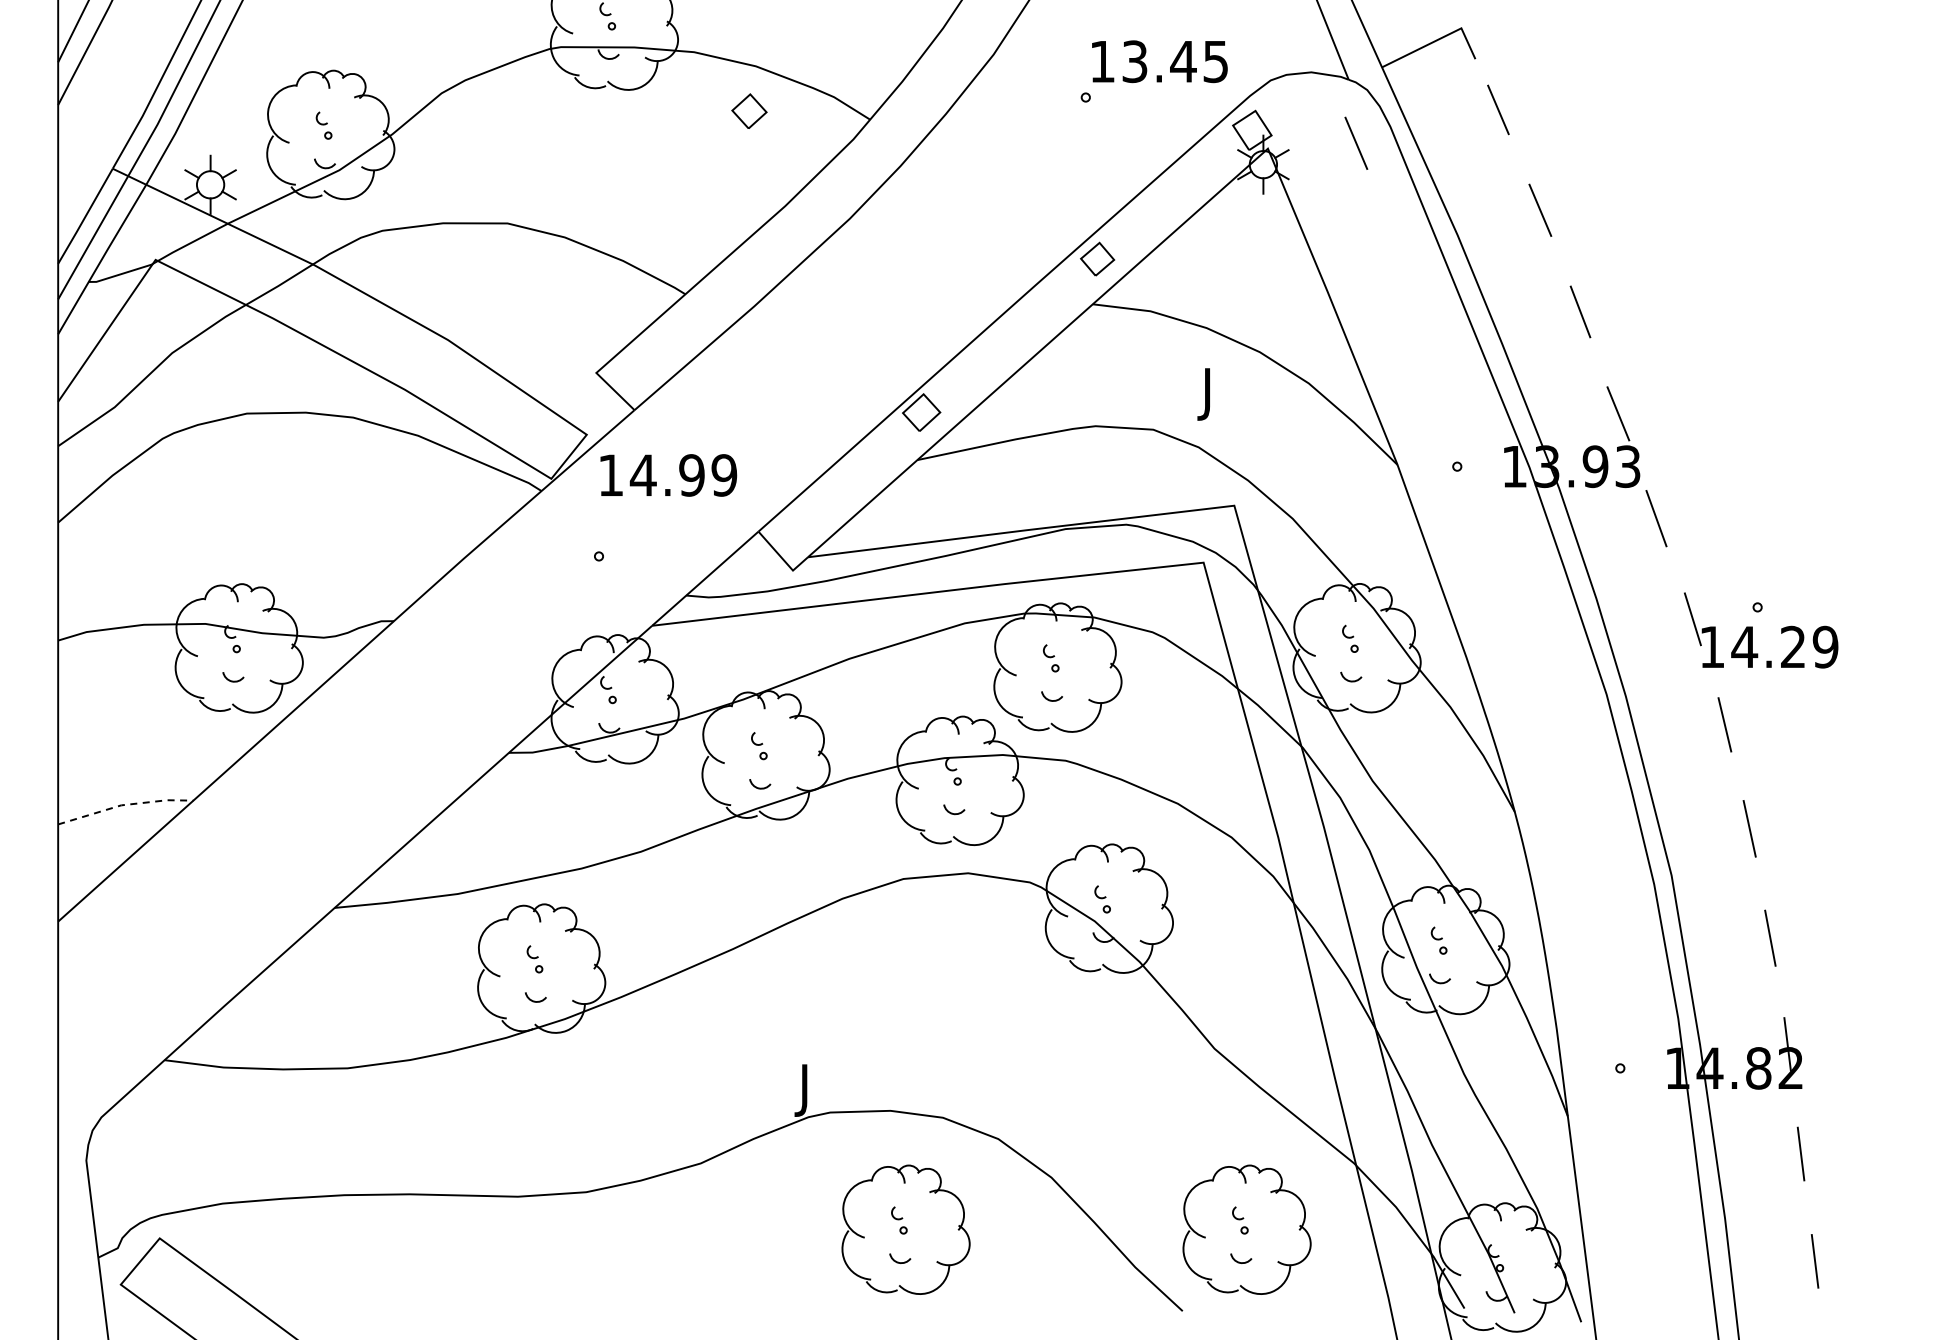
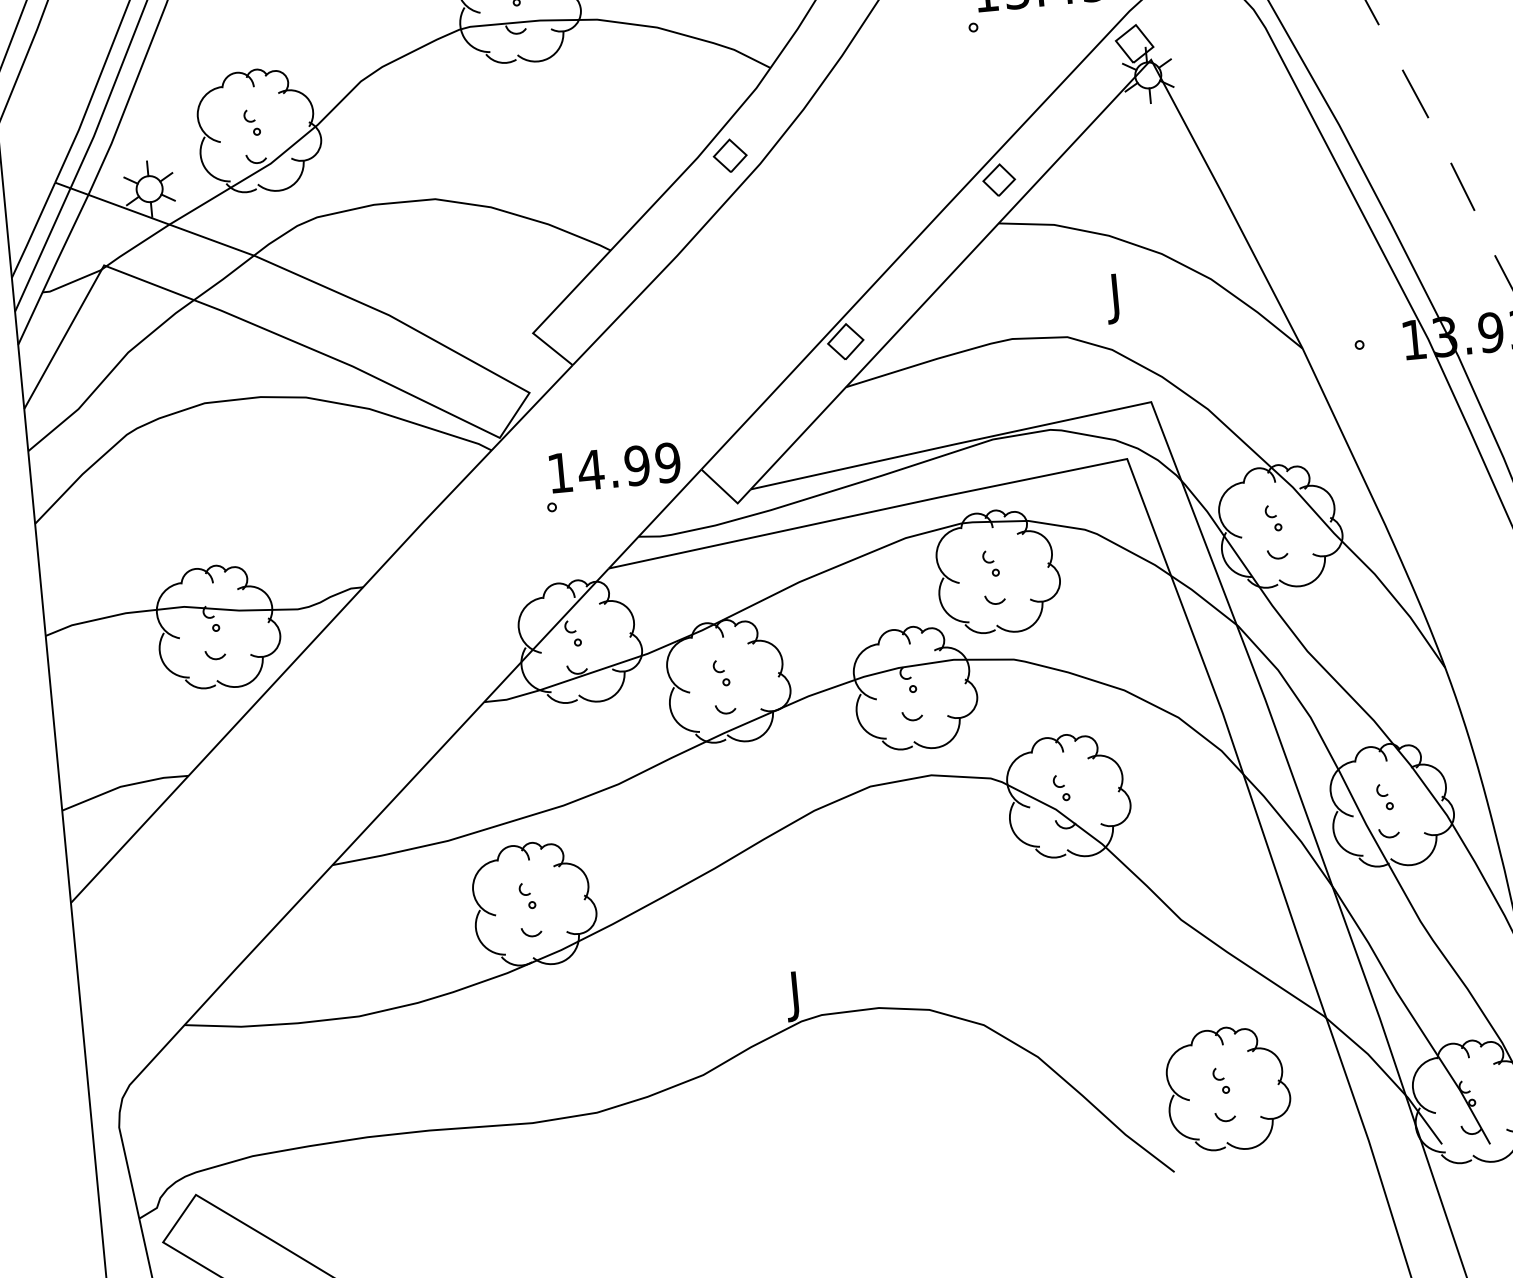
part: (749, 110) -> (730, 155), moved
line: (1356, 142) -> (1234, 45), removed
text: (668, 475) -> (614, 467), moved
line: (125, 804) -> (124, 785), dashed -> solid
part: (905, 1229) -> (903, 1119), removed

